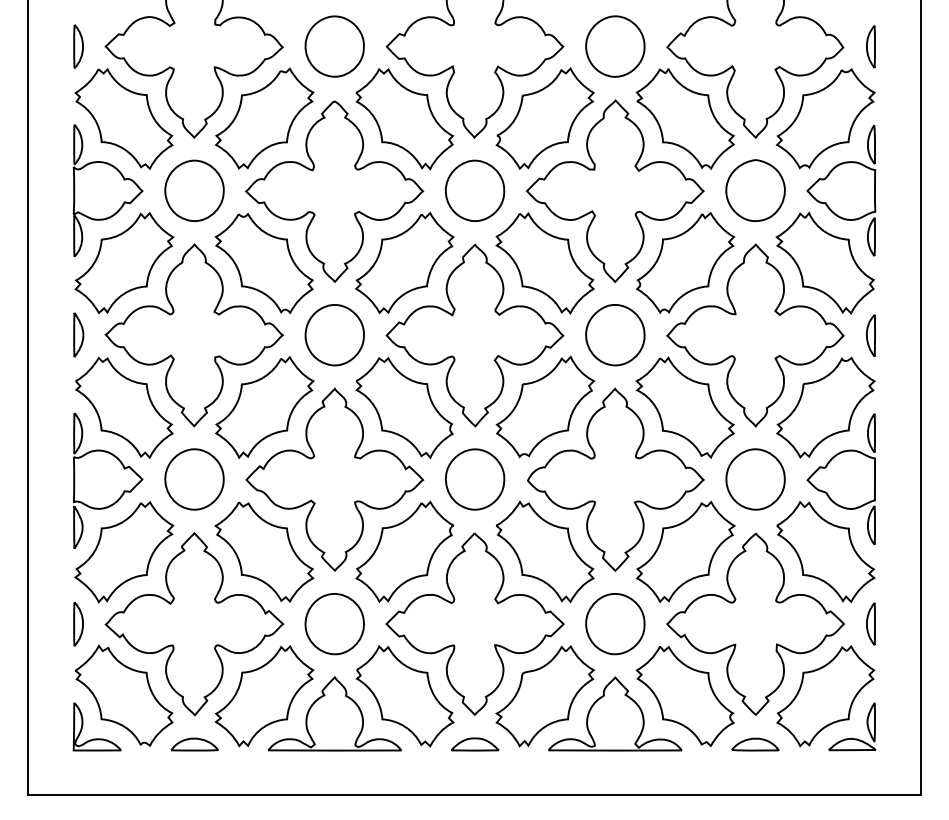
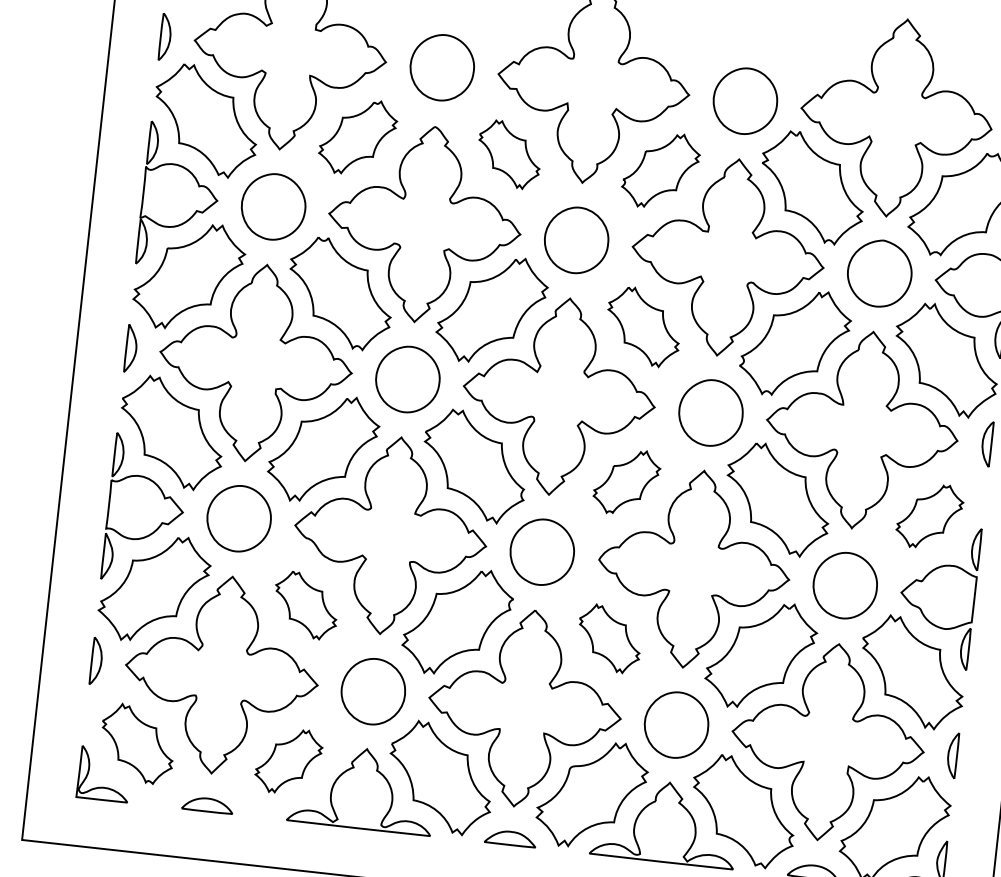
part: (264, 118) -> (357, 137), size x0.7
part: (544, 118) -> (660, 170), size x0.7
part: (404, 119) -> (508, 154), size x0.6
part: (544, 263) -> (643, 327), size x0.7
part: (545, 406) -> (627, 481), size x0.6
part: (825, 407) -> (929, 516), size x0.6
part: (264, 551) -> (306, 604), size x0.6
part: (545, 551) -> (609, 638), size x0.6
part: (124, 695) -> (137, 743), size x0.7
part: (264, 696) -> (288, 761), size x0.6

